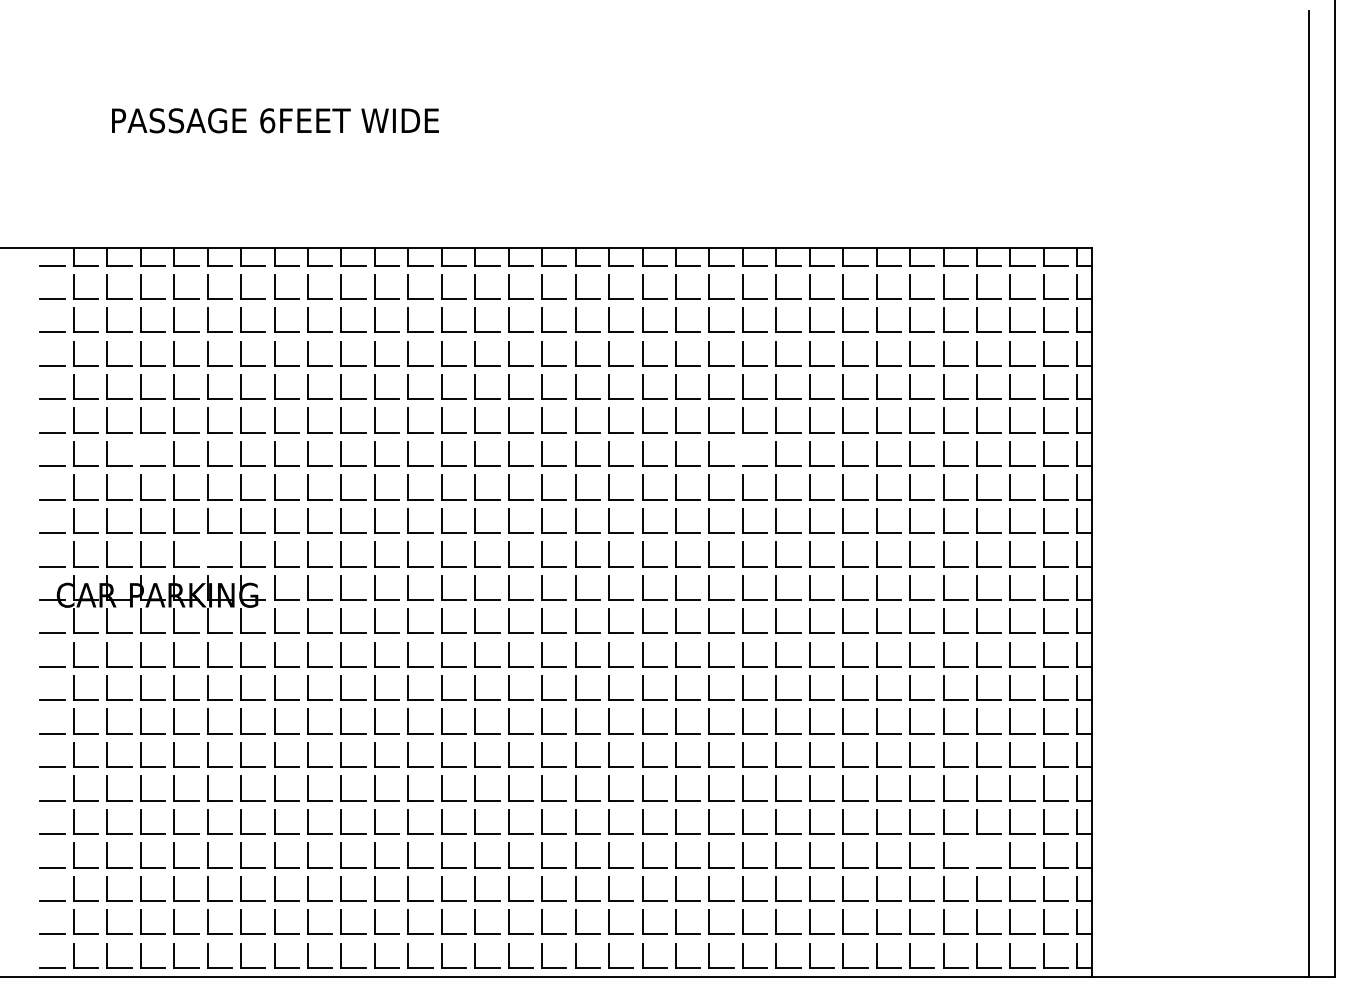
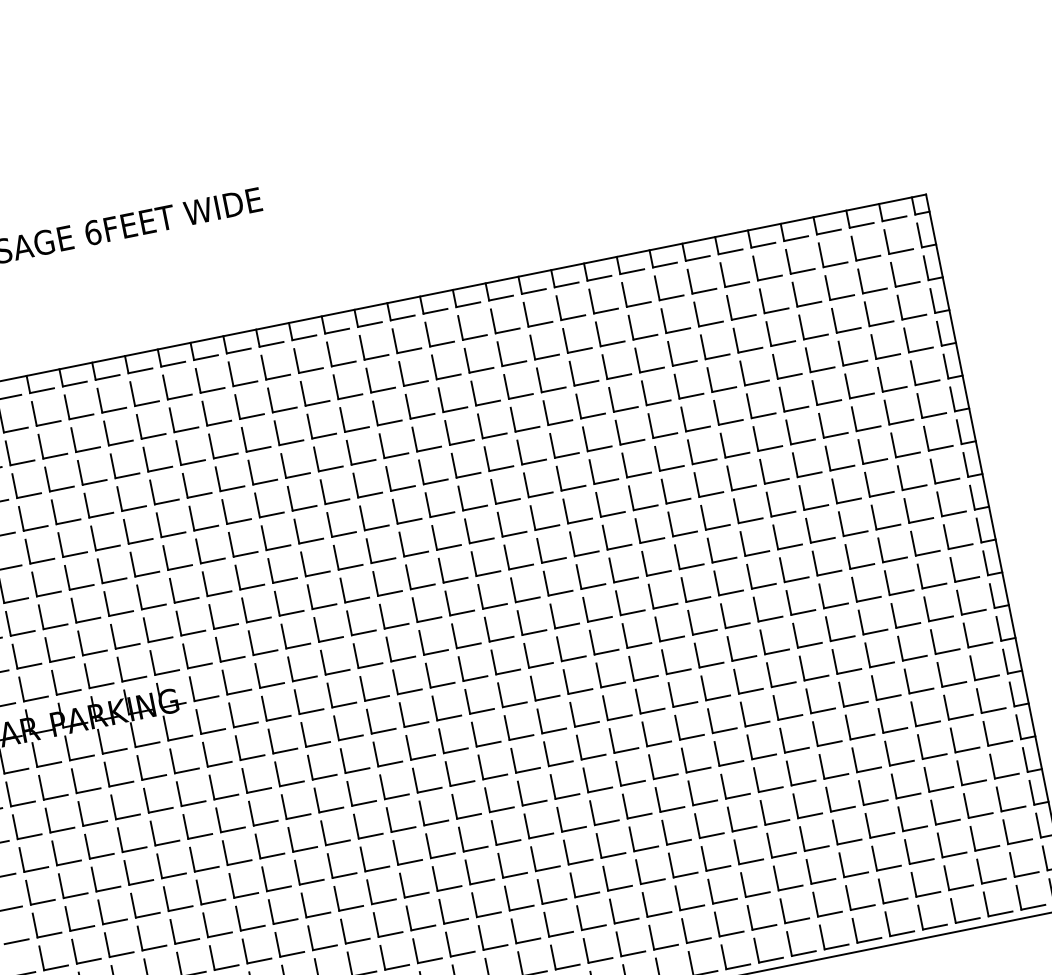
line: (140, 453) -> (34, 584), added
line: (742, 453) -> (624, 465), added
line: (207, 554) -> (119, 669), added
line: (976, 855) -> (933, 812), added

